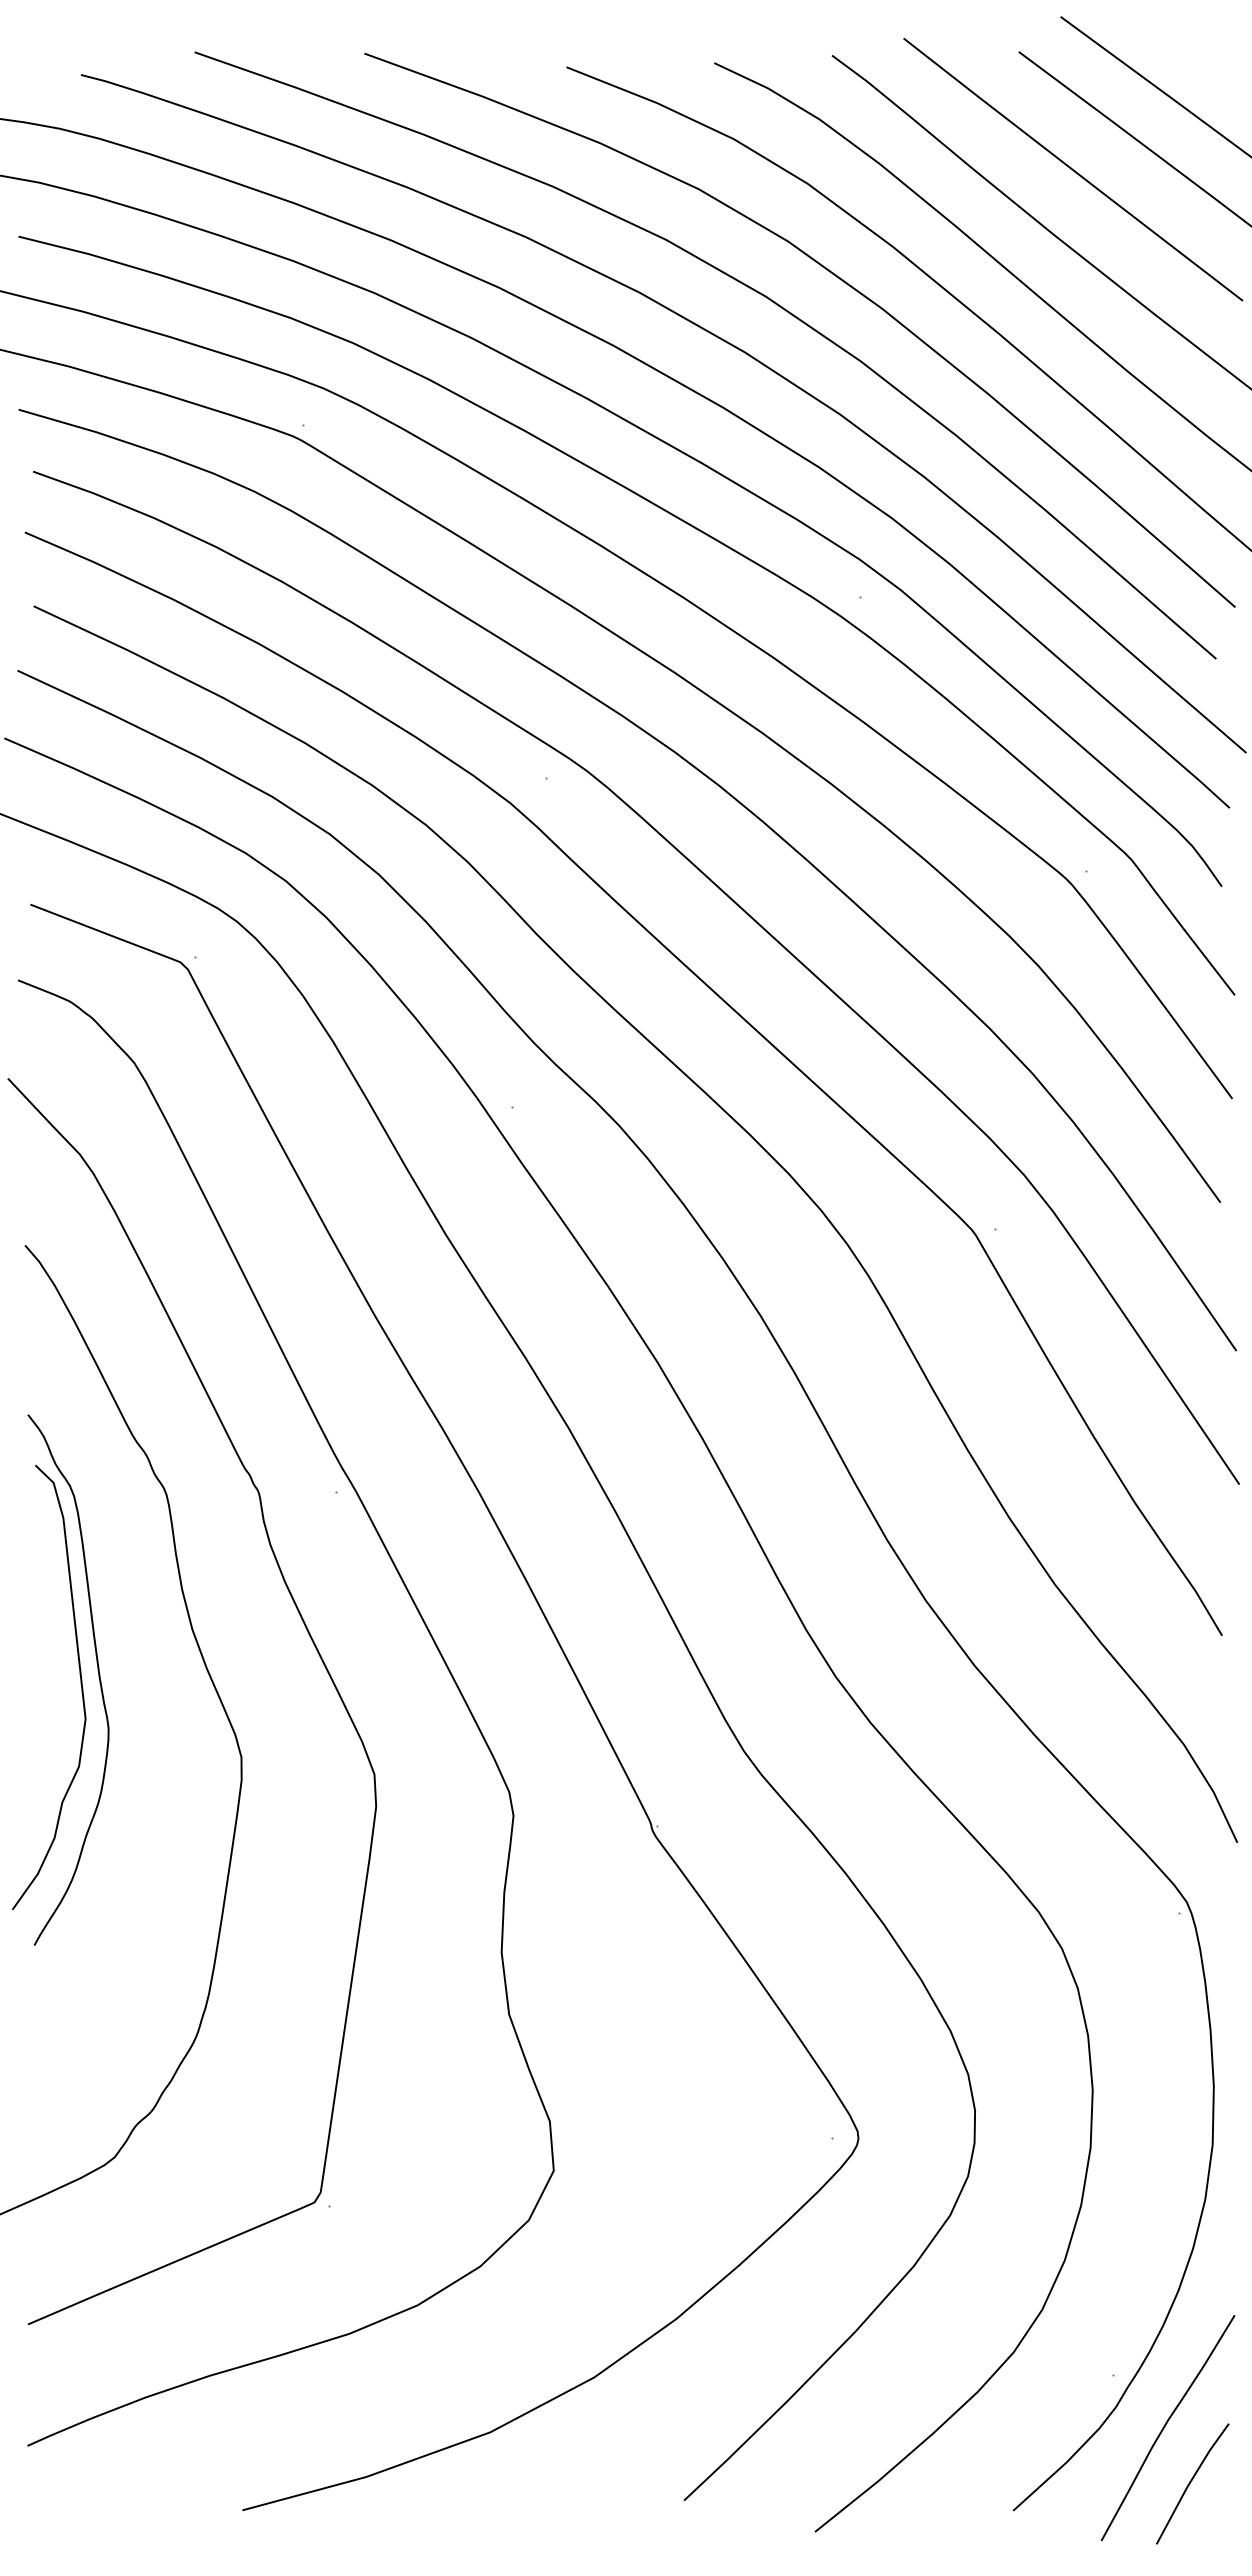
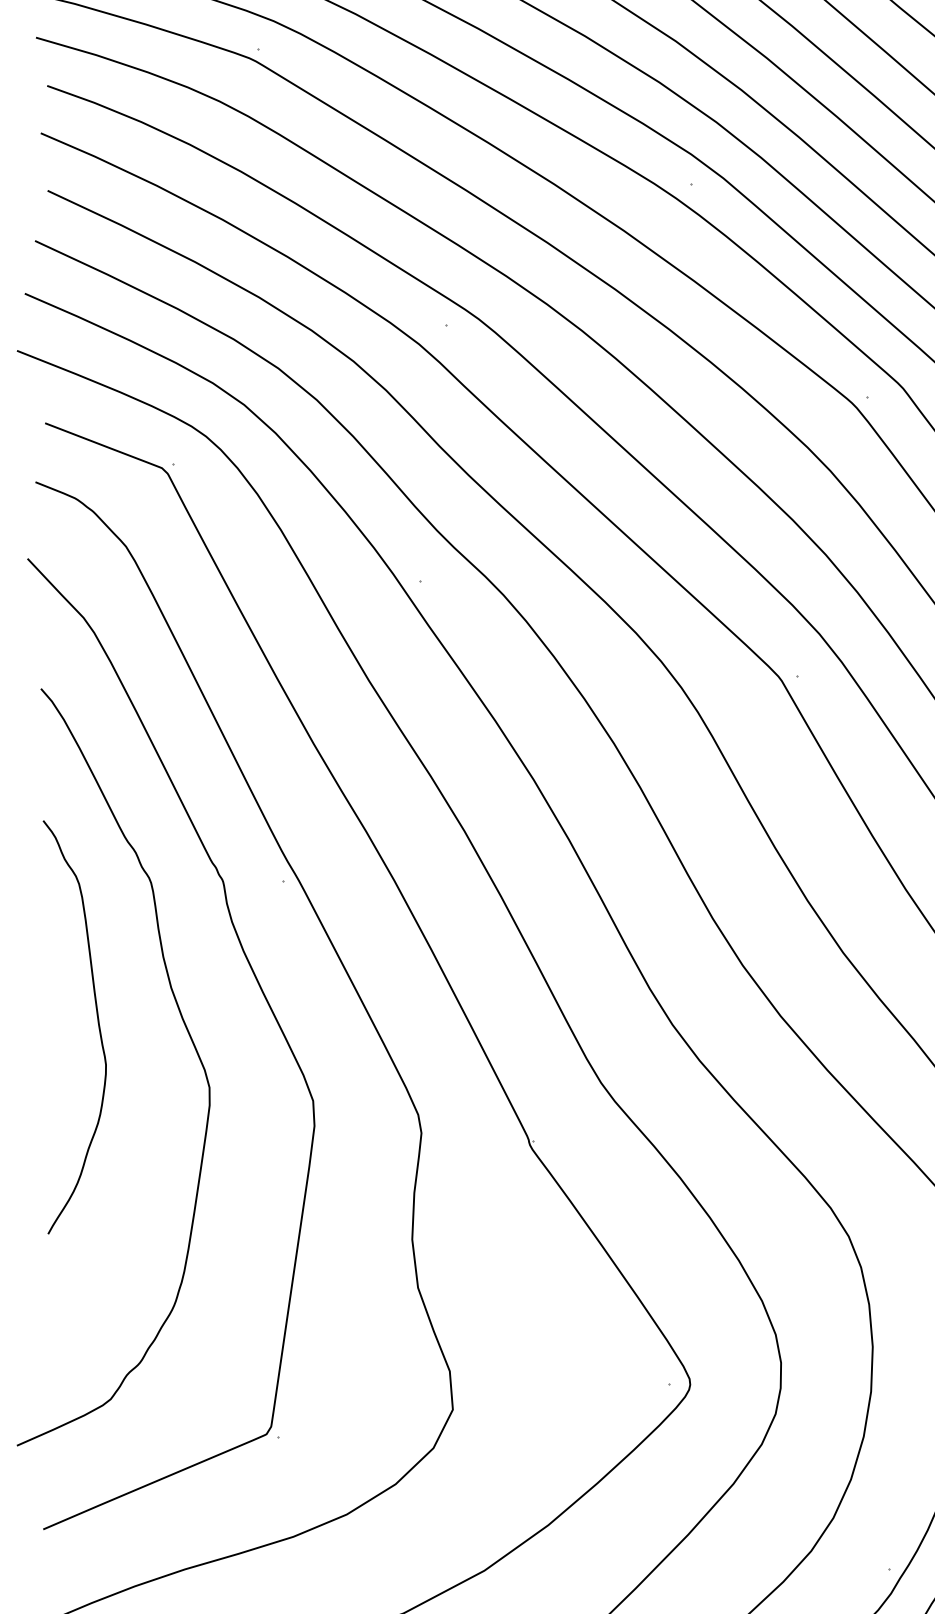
curve: (80, 1684) -> (84, 1030), removed

